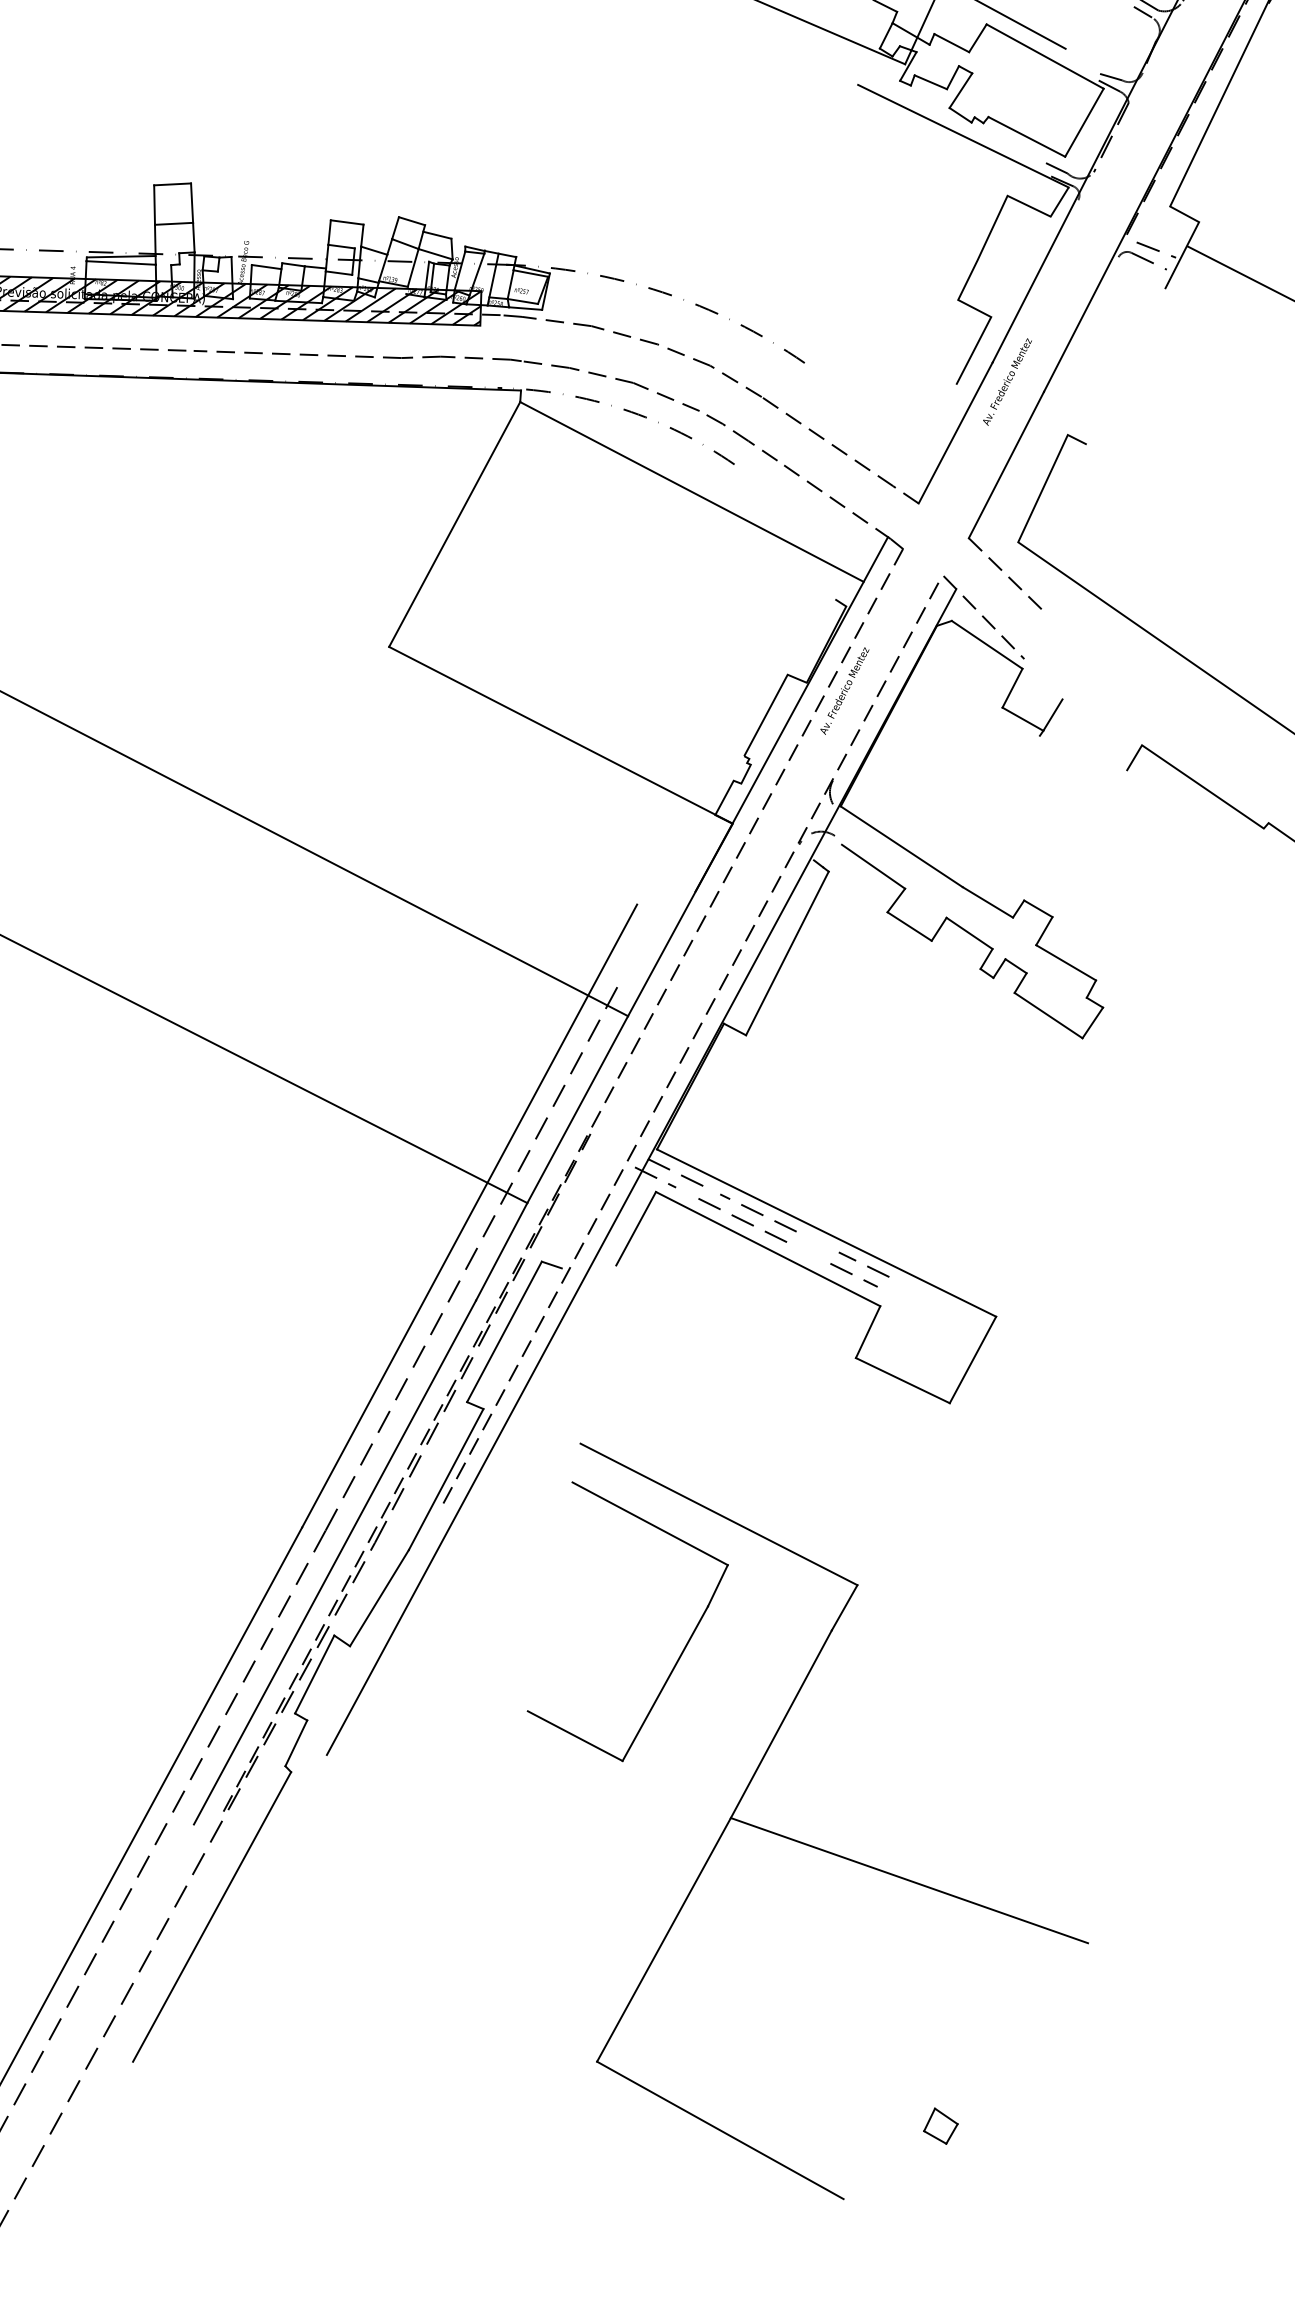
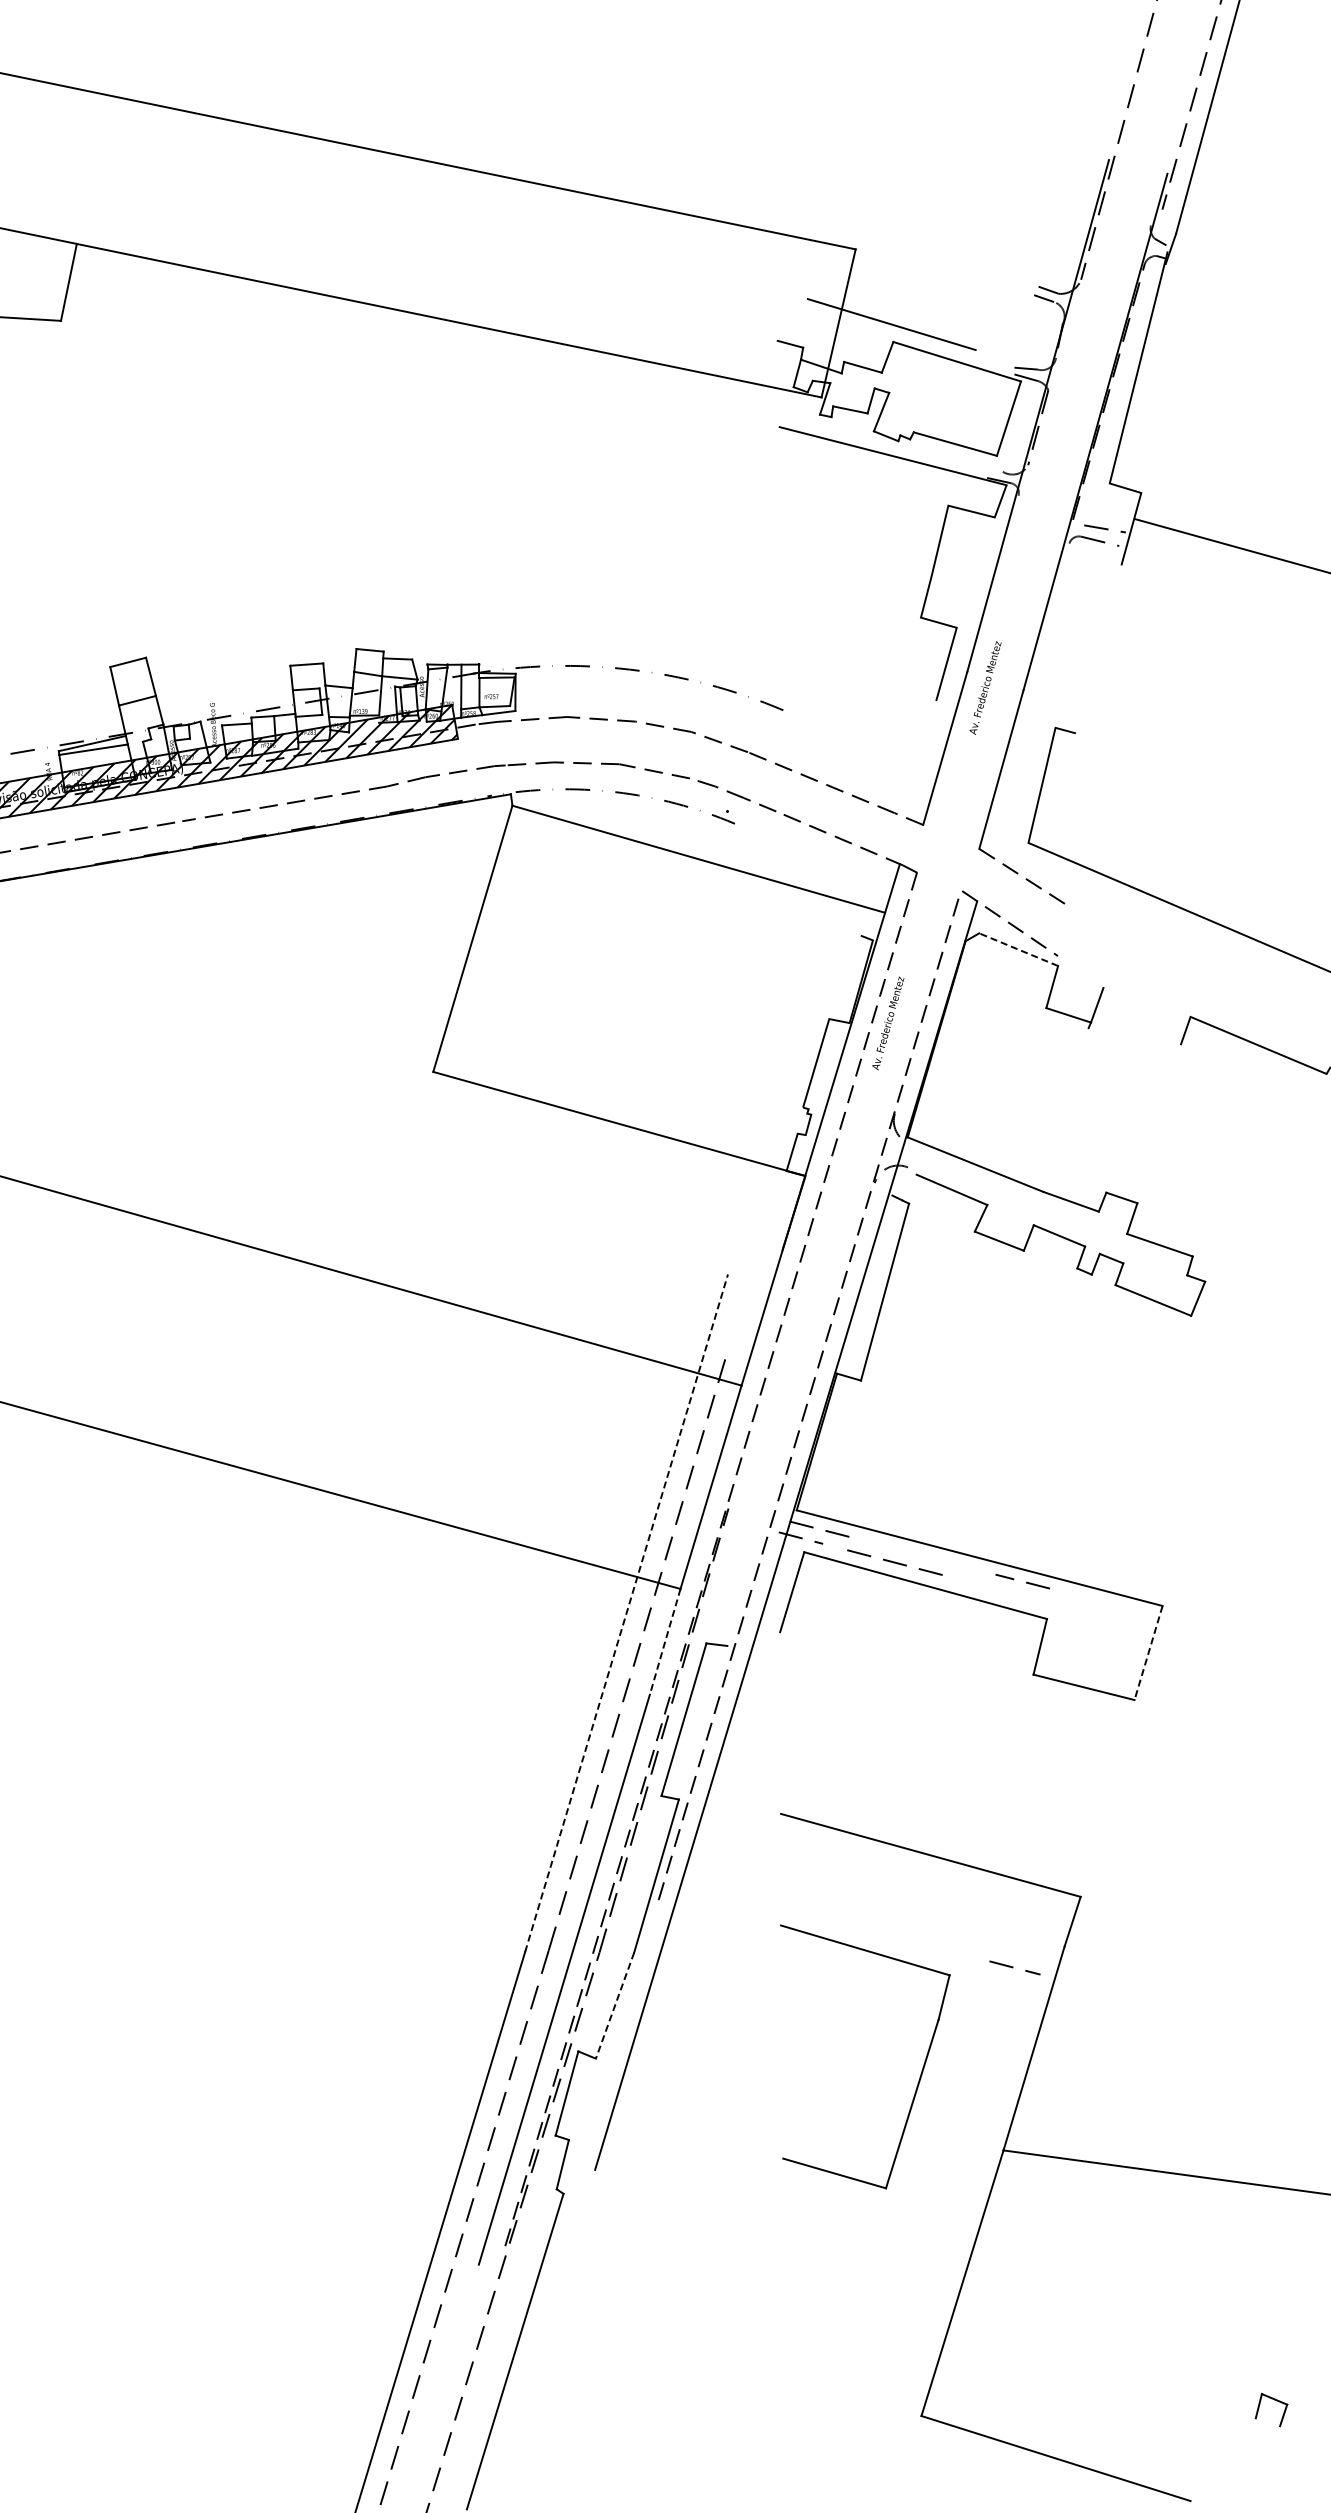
line: (1056, 167) -> (990, 468), removed
line: (987, 644) -> (1018, 949), solid -> dashed
line: (758, 1212) -> (908, 1551), removed
line: (469, 1216) -> (626, 1613), solid -> dashed
line: (501, 1252) -> (665, 1642), solid -> dashed
line: (852, 1274) -> (1013, 1967), moved
line: (972, 1360) -> (1148, 1653), solid -> dashed
line: (378, 1598) -> (614, 2006), solid -> dashed
part: (679, 1655) -> (920, 2073), moved
line: (934, 2137) -> (1267, 2422), removed

